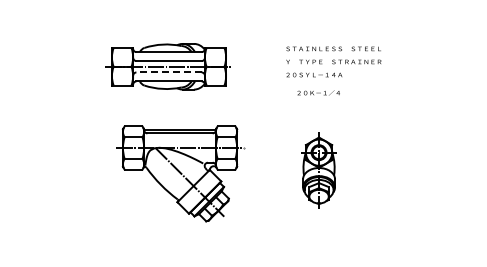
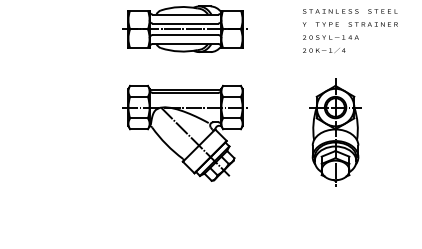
line: (169, 72) -> (185, 35), dashed -> solid
text: (318, 92) -> (323, 50), moved
part: (318, 170) -> (334, 133), size x1.43
part: (178, 173) -> (183, 133), moved

